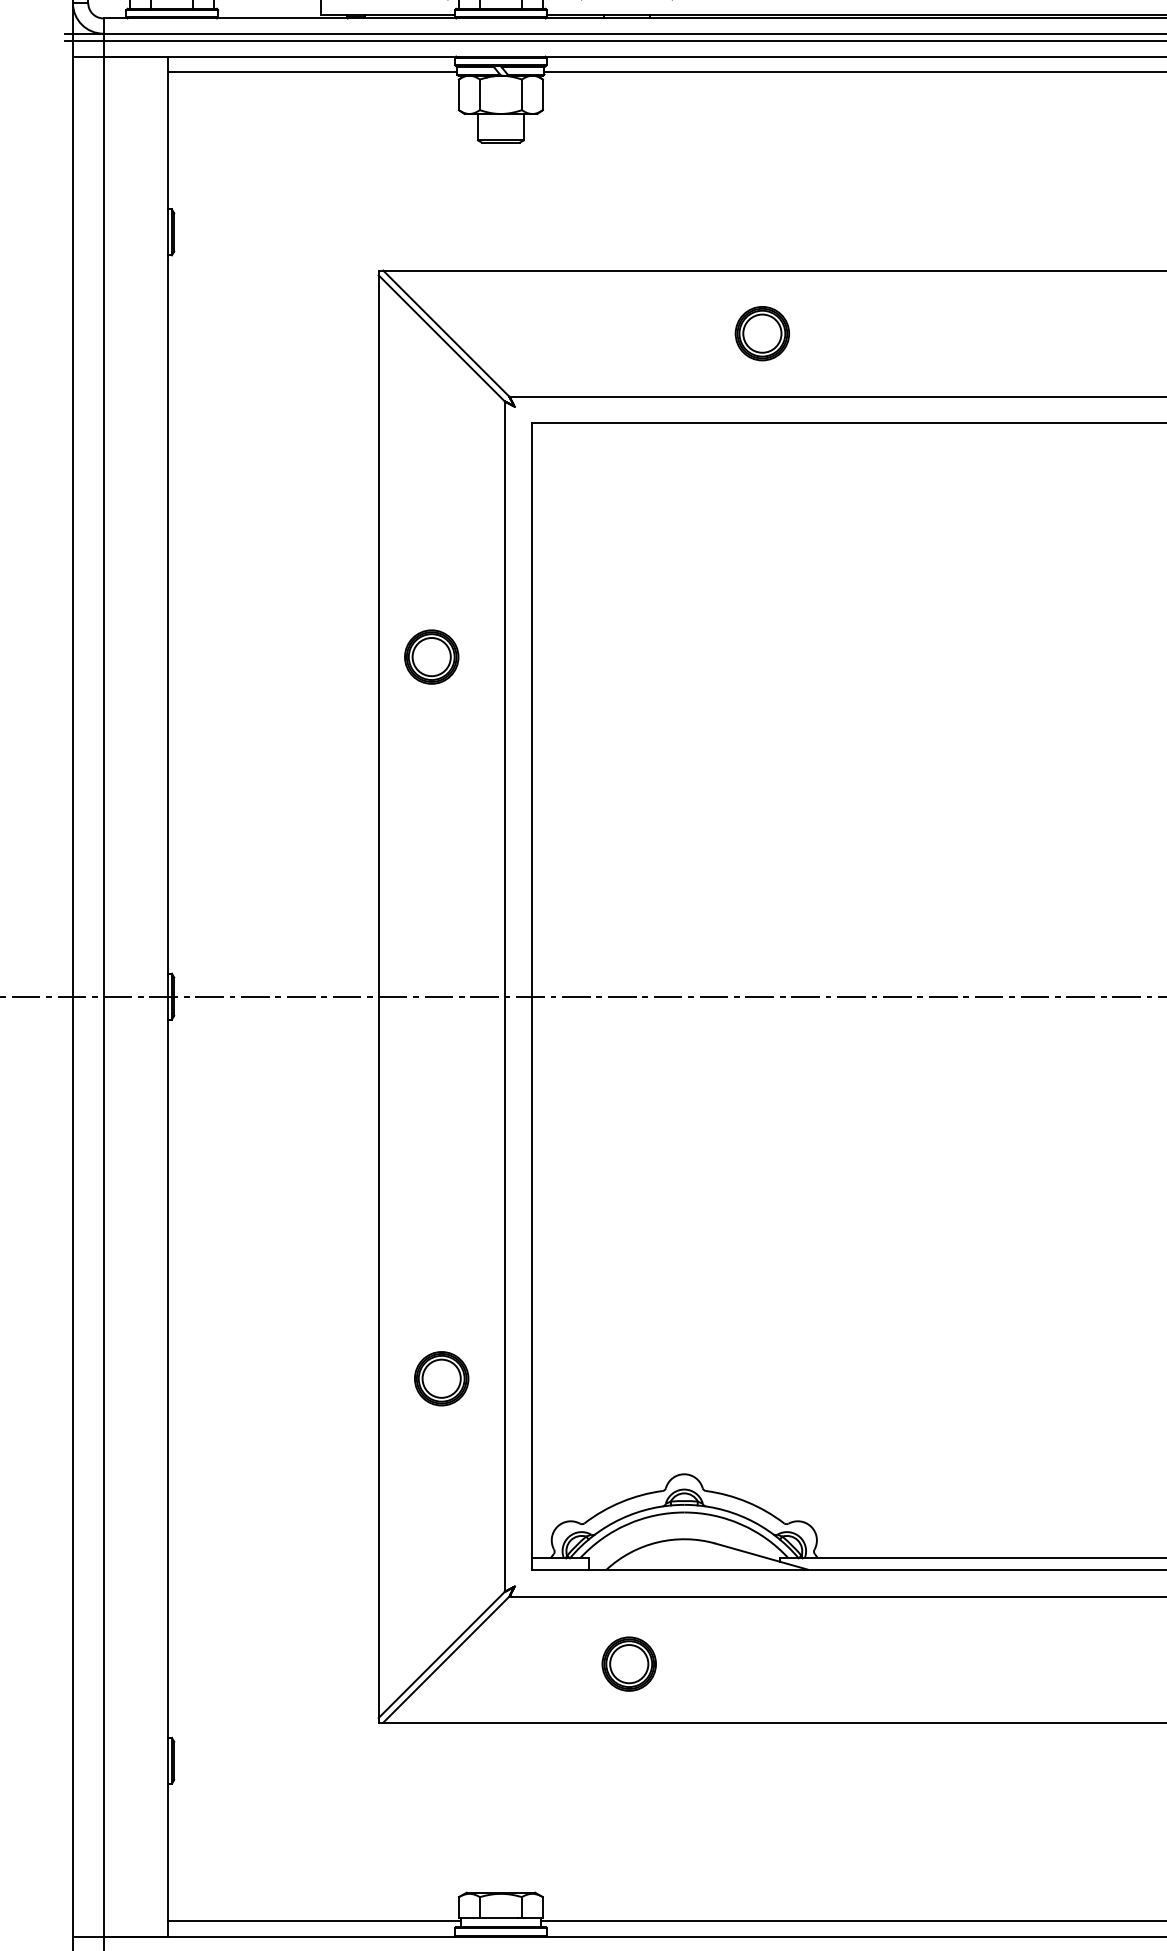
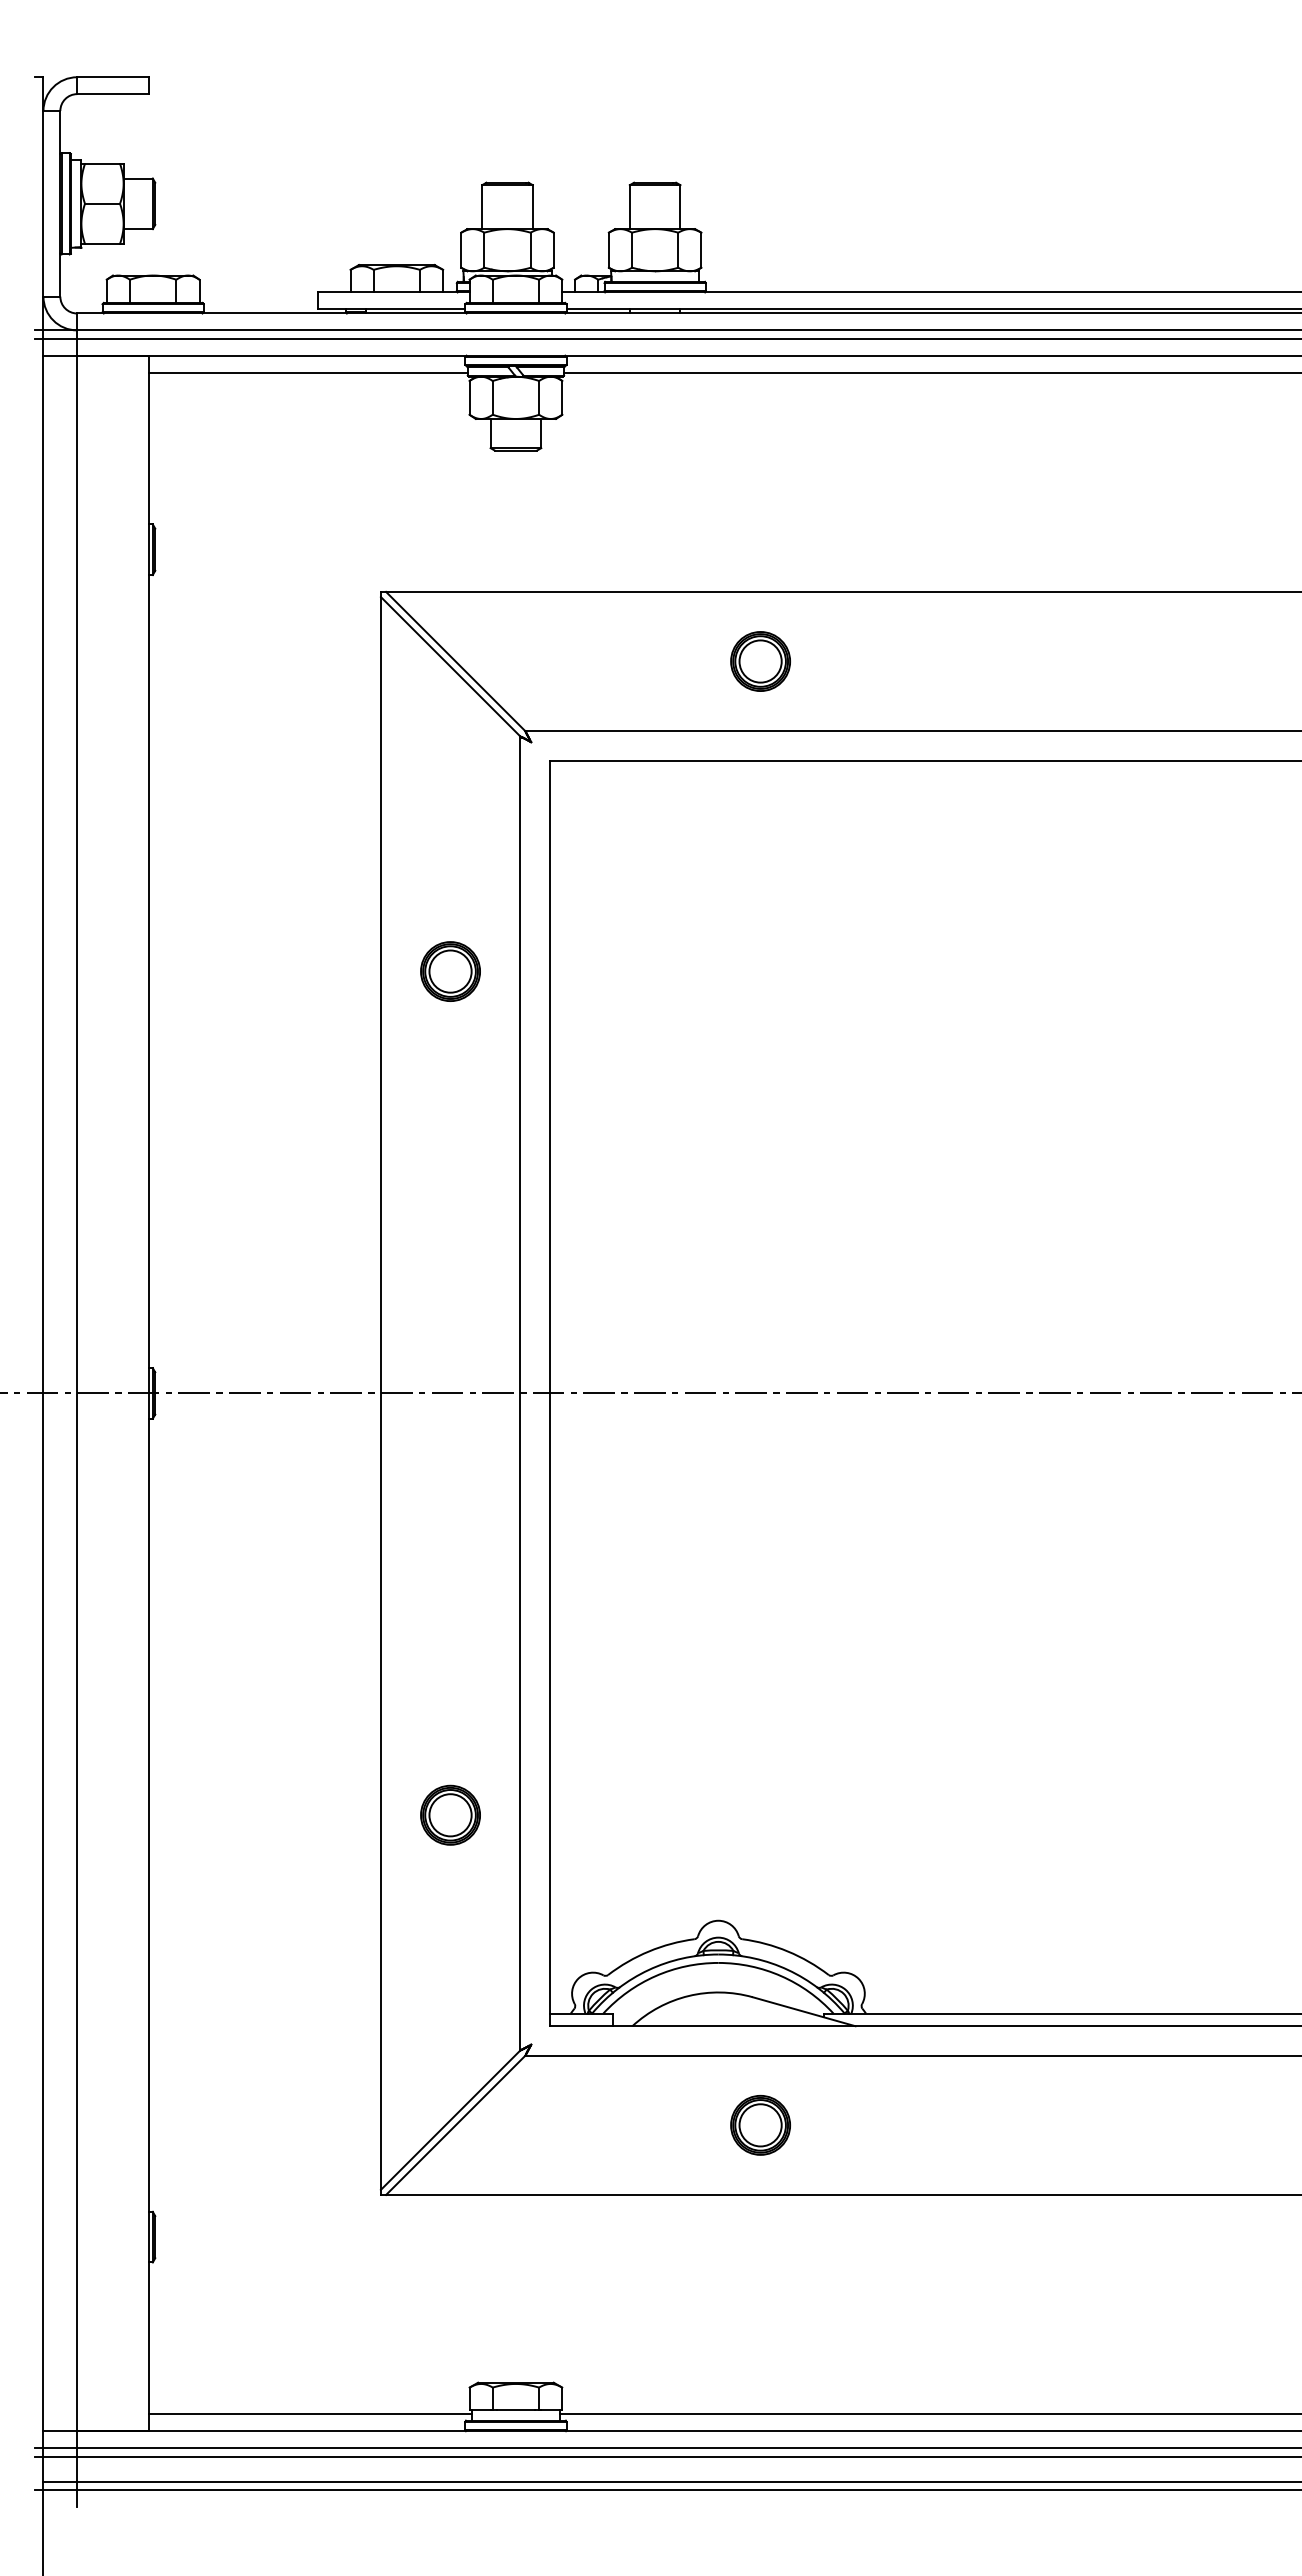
part: (762, 333) -> (760, 661), moved
part: (431, 657) -> (450, 971), moved
part: (629, 1664) -> (760, 2125), moved

